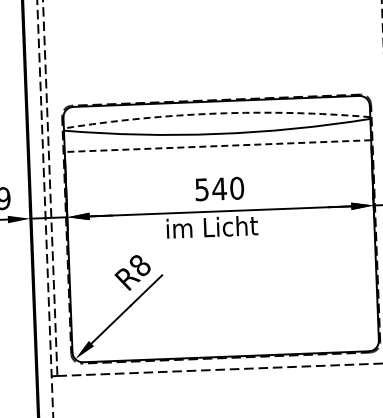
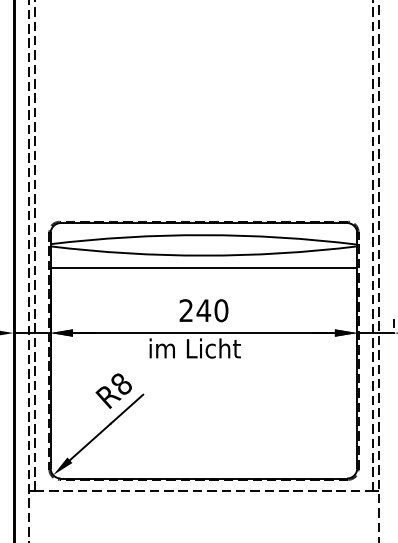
arc: (216, 113) -> (203, 235), dashed -> solid
line: (217, 145) -> (203, 267), dashed -> solid
text: (201, 189) -> (185, 310), 540 -> 240

